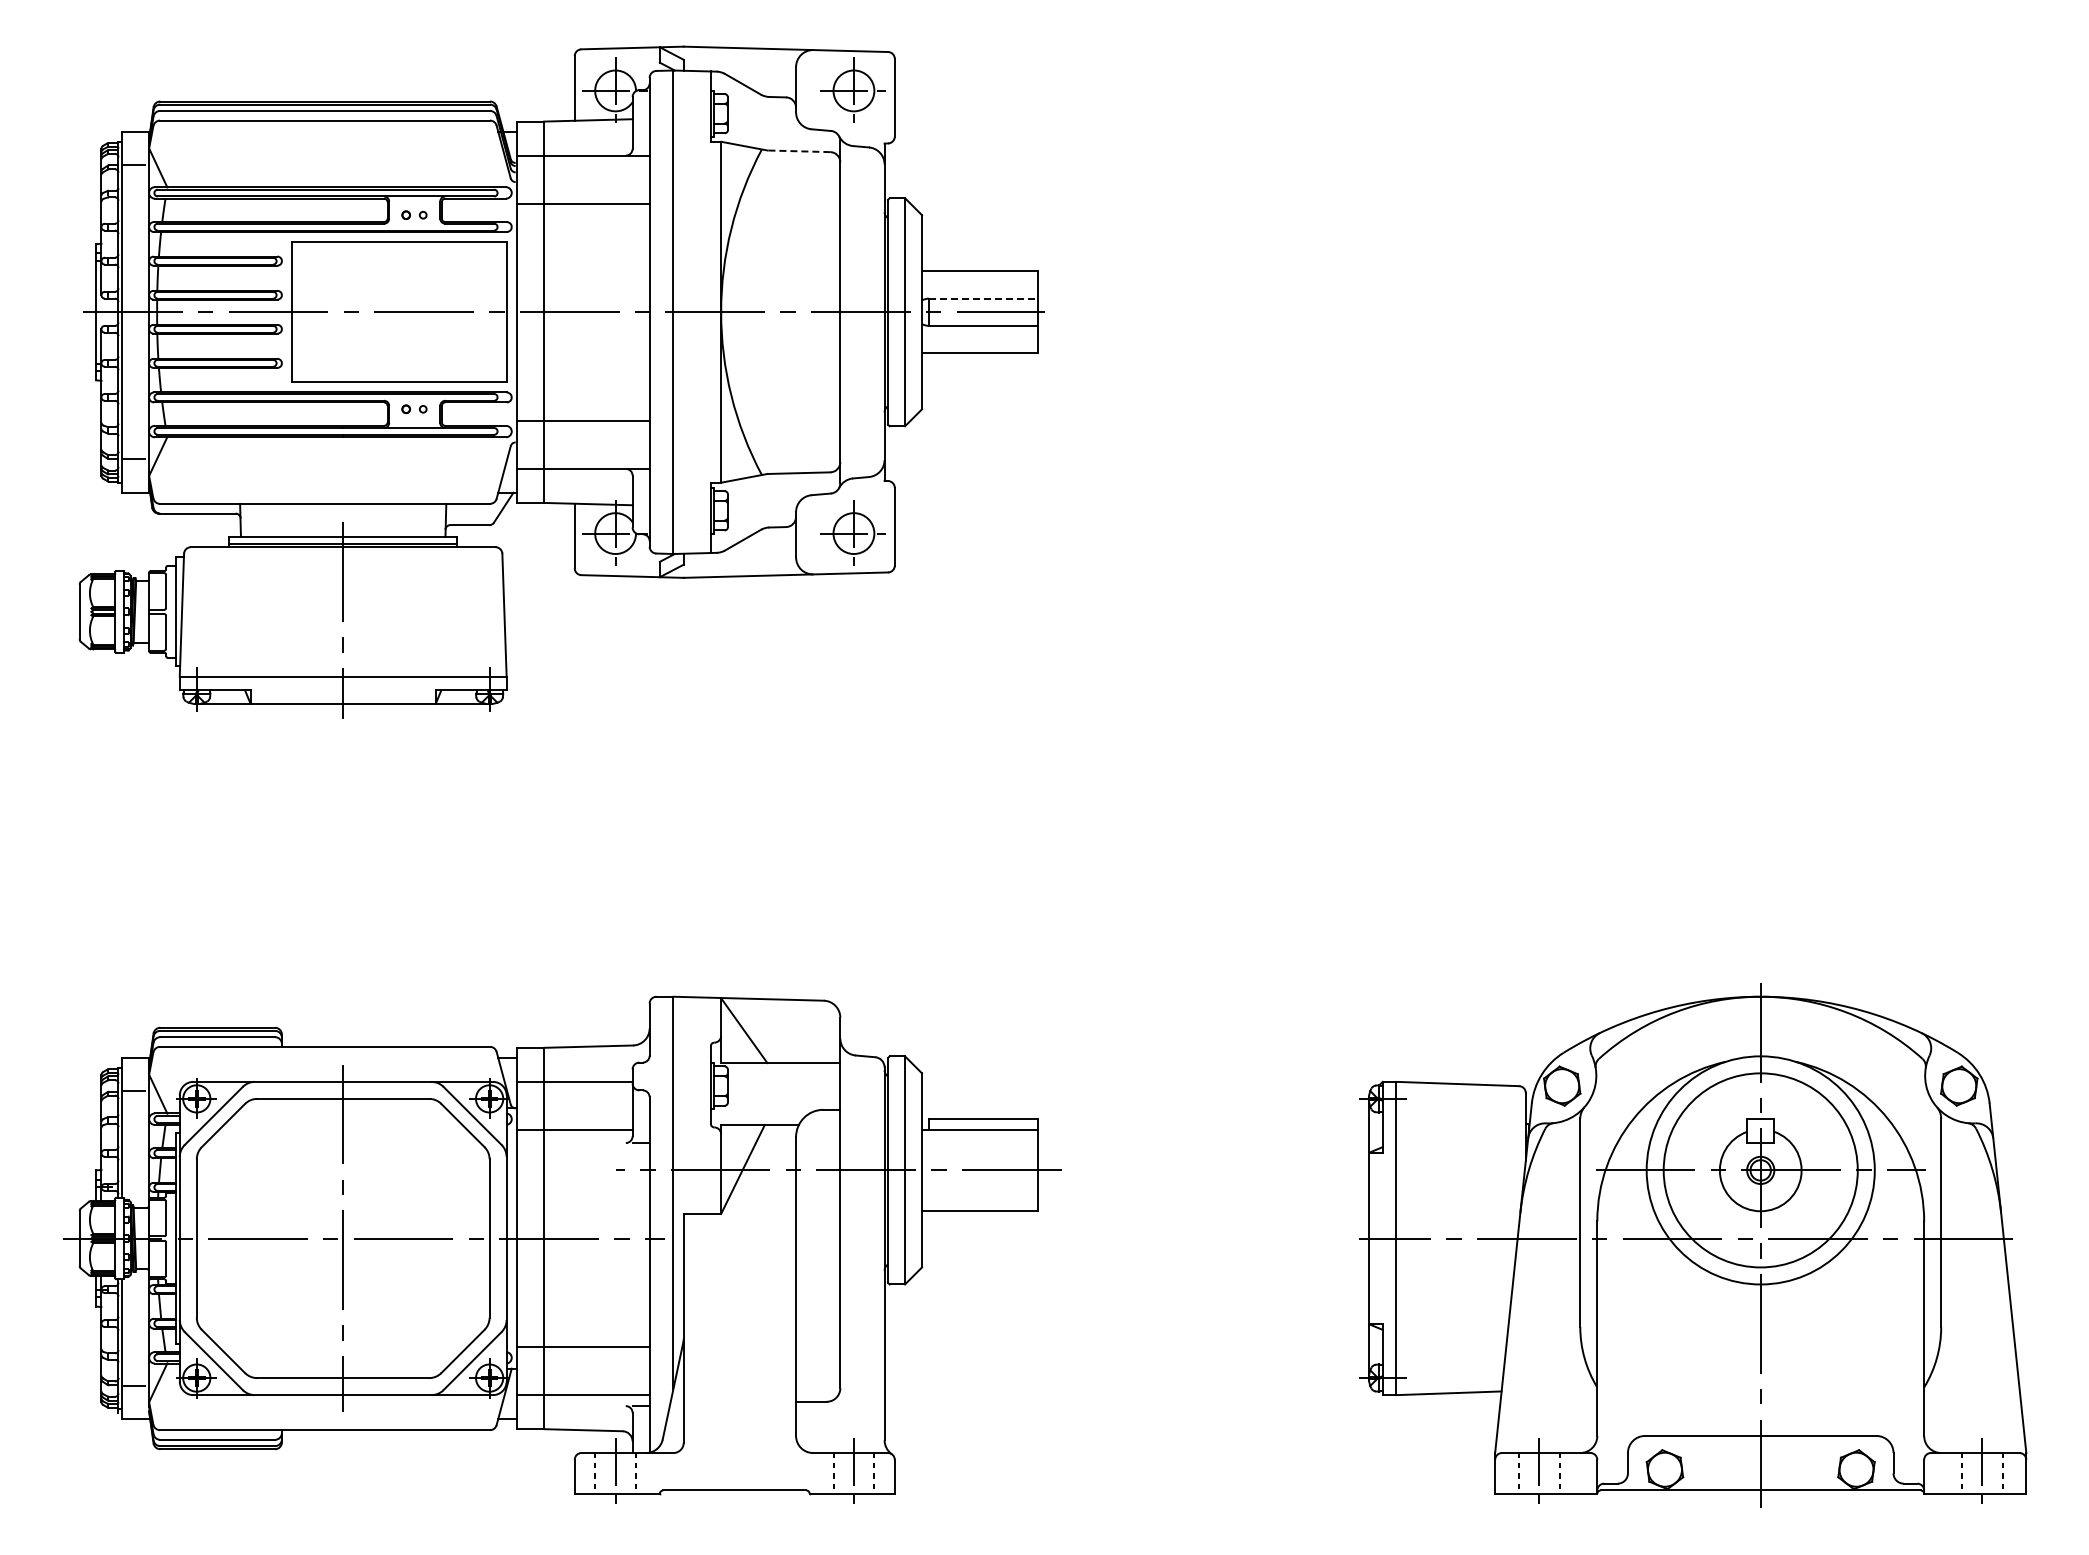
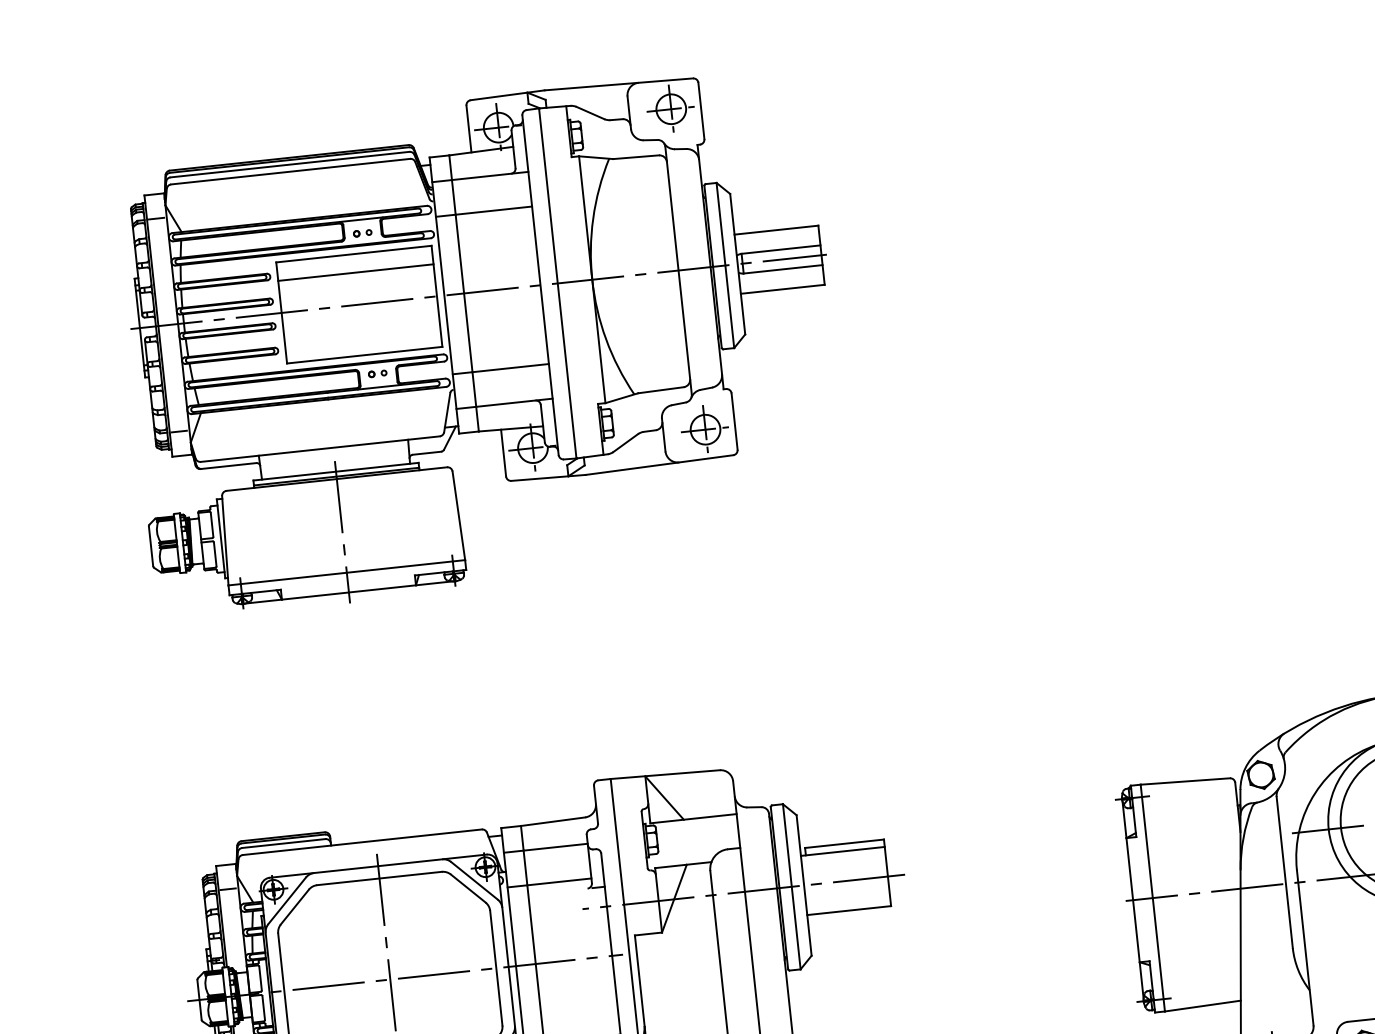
line: (798, 151) -> (635, 157), dashed -> solid
line: (399, 268) -> (356, 272), added
line: (983, 298) -> (781, 249), dashed -> solid

